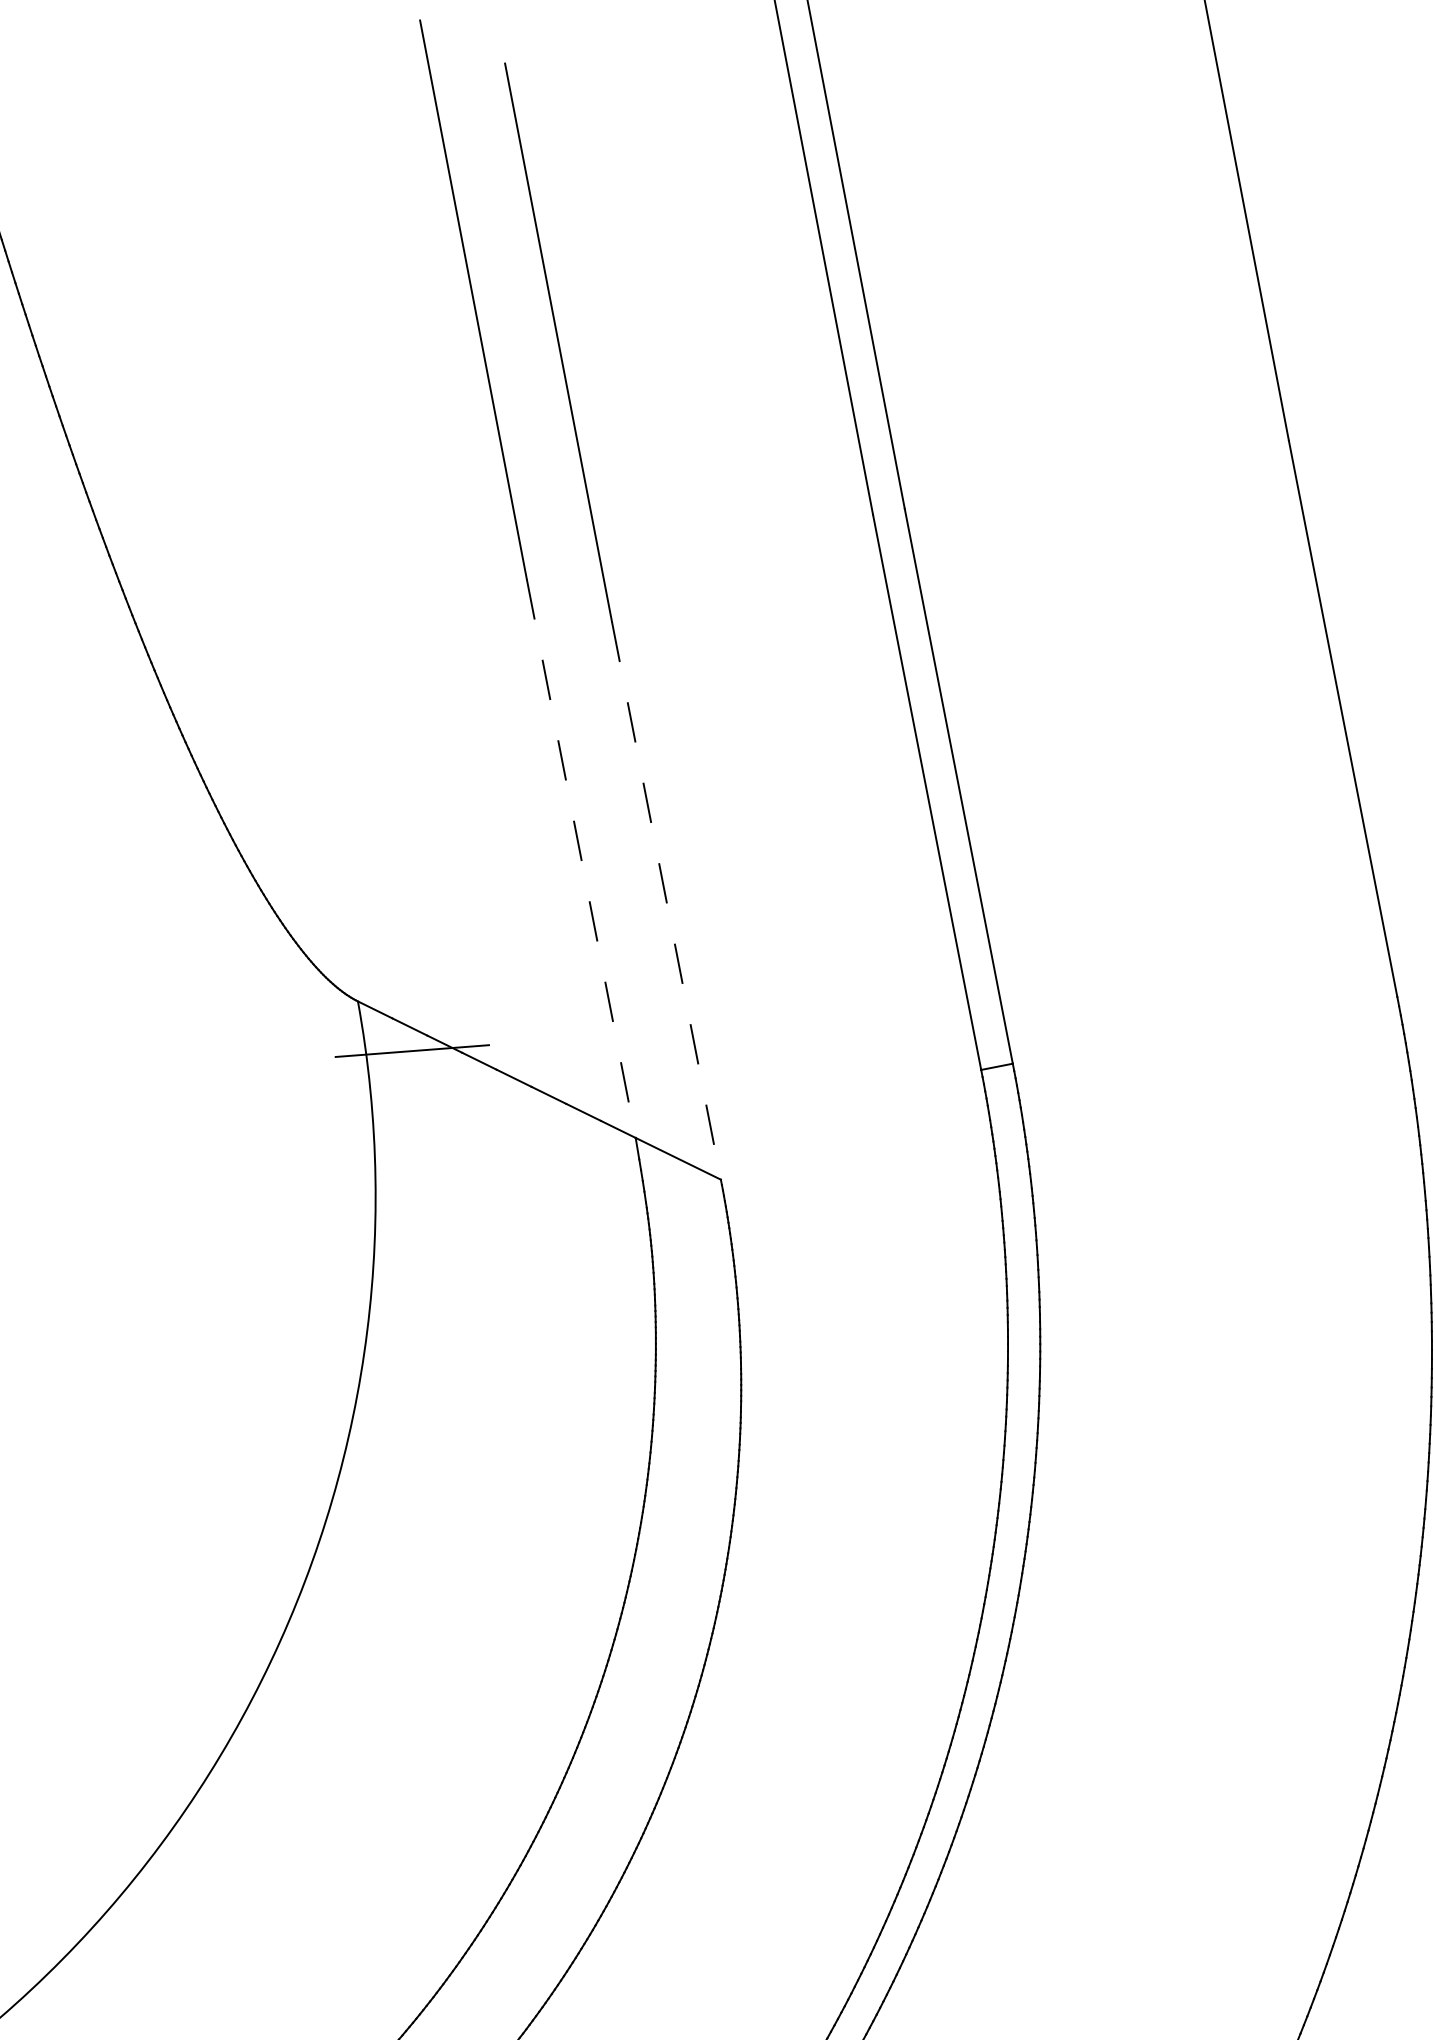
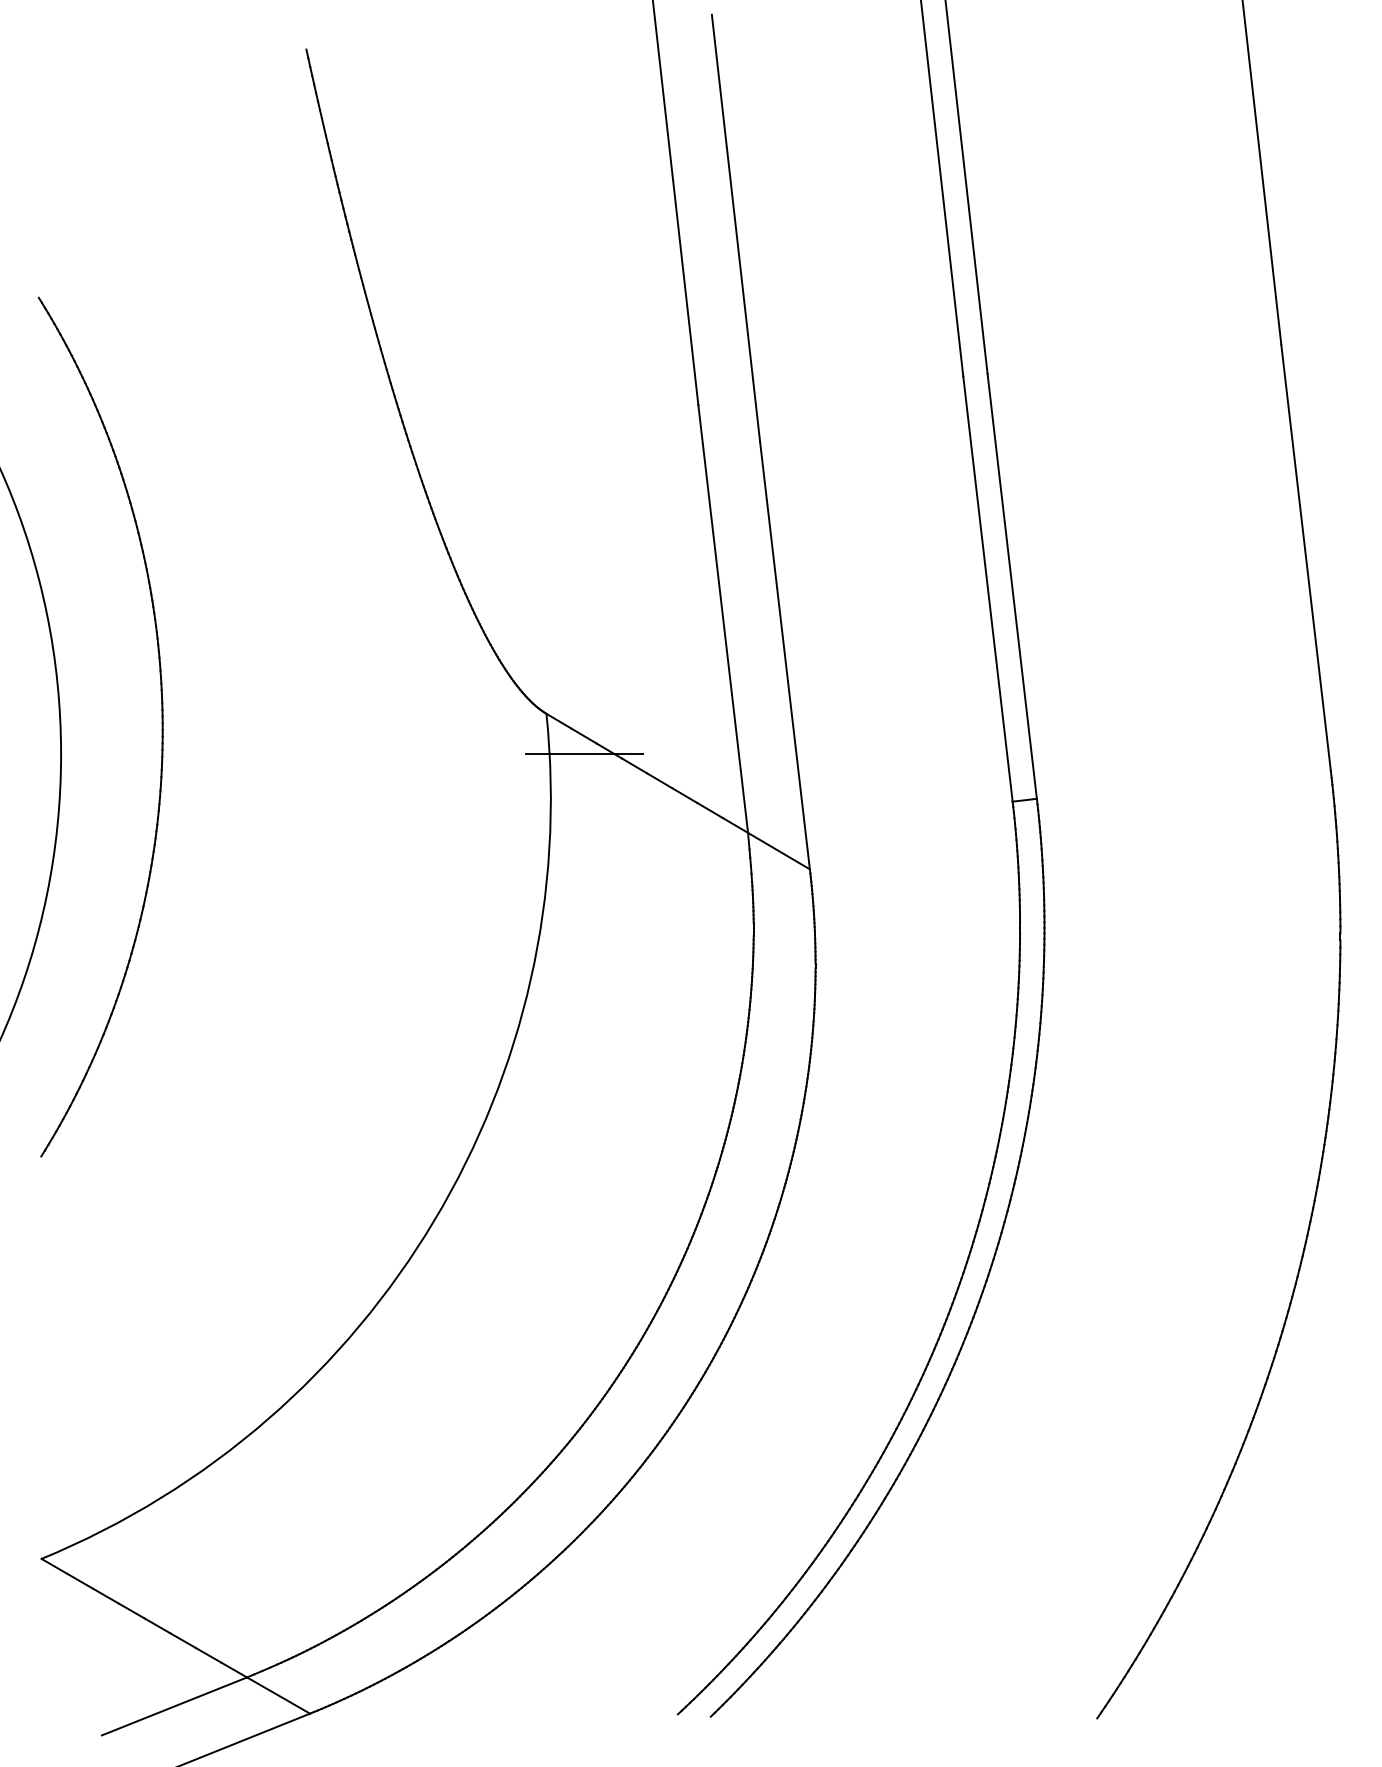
line: (581, 859) -> (723, 619), dashed -> solid
line: (667, 901) -> (785, 656), dashed -> solid

